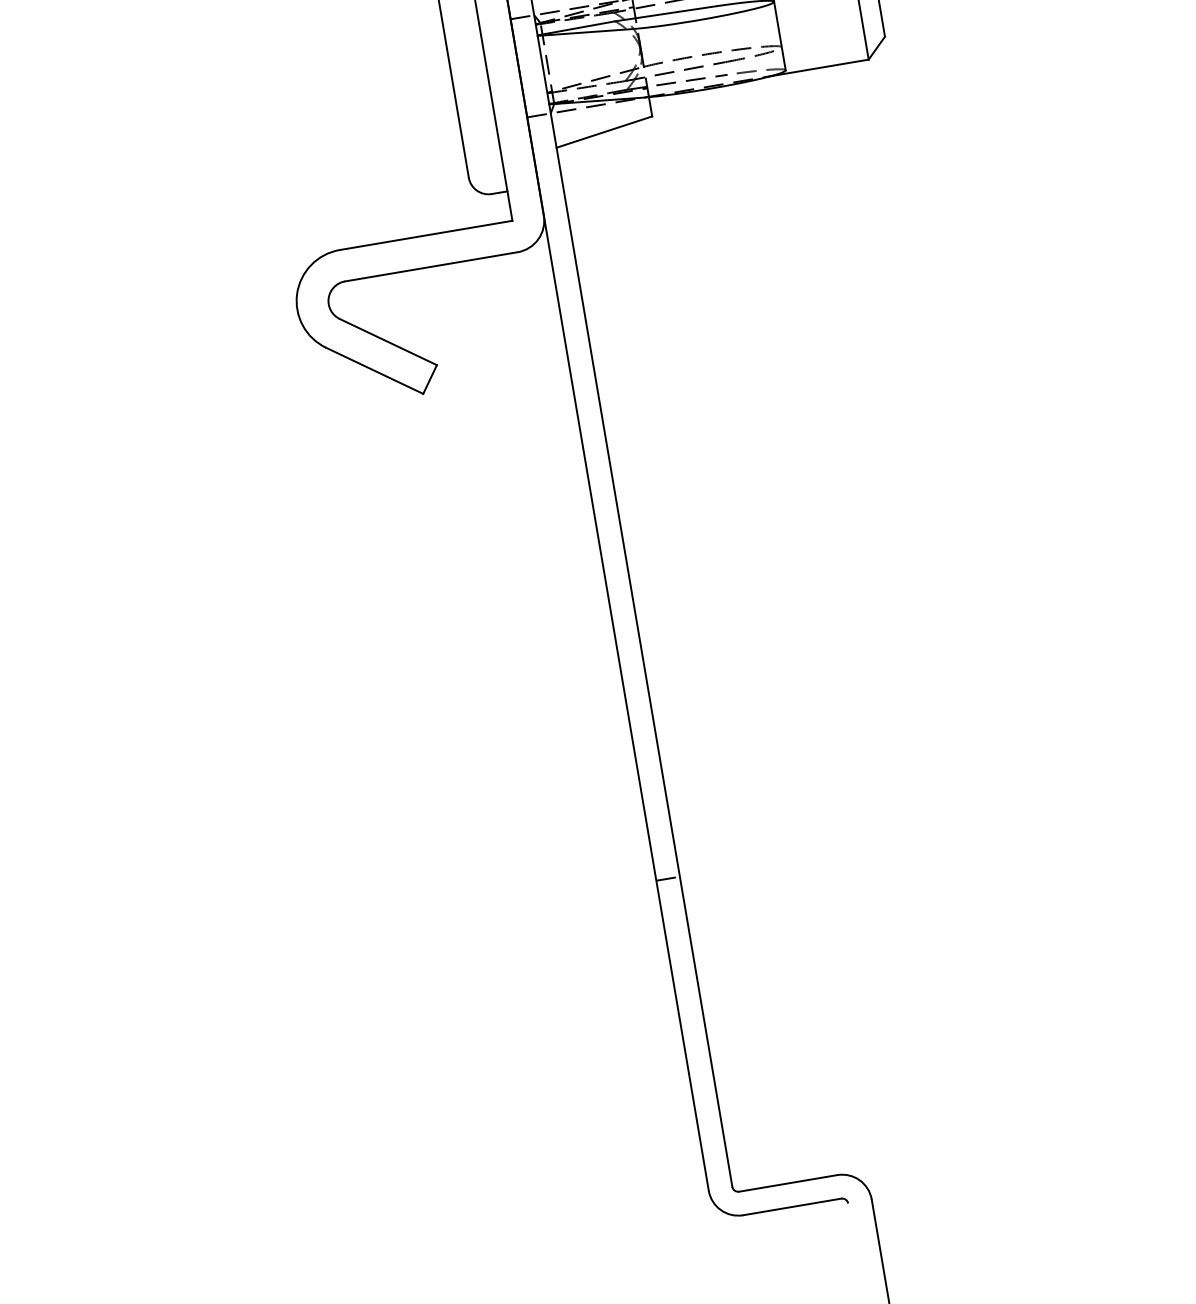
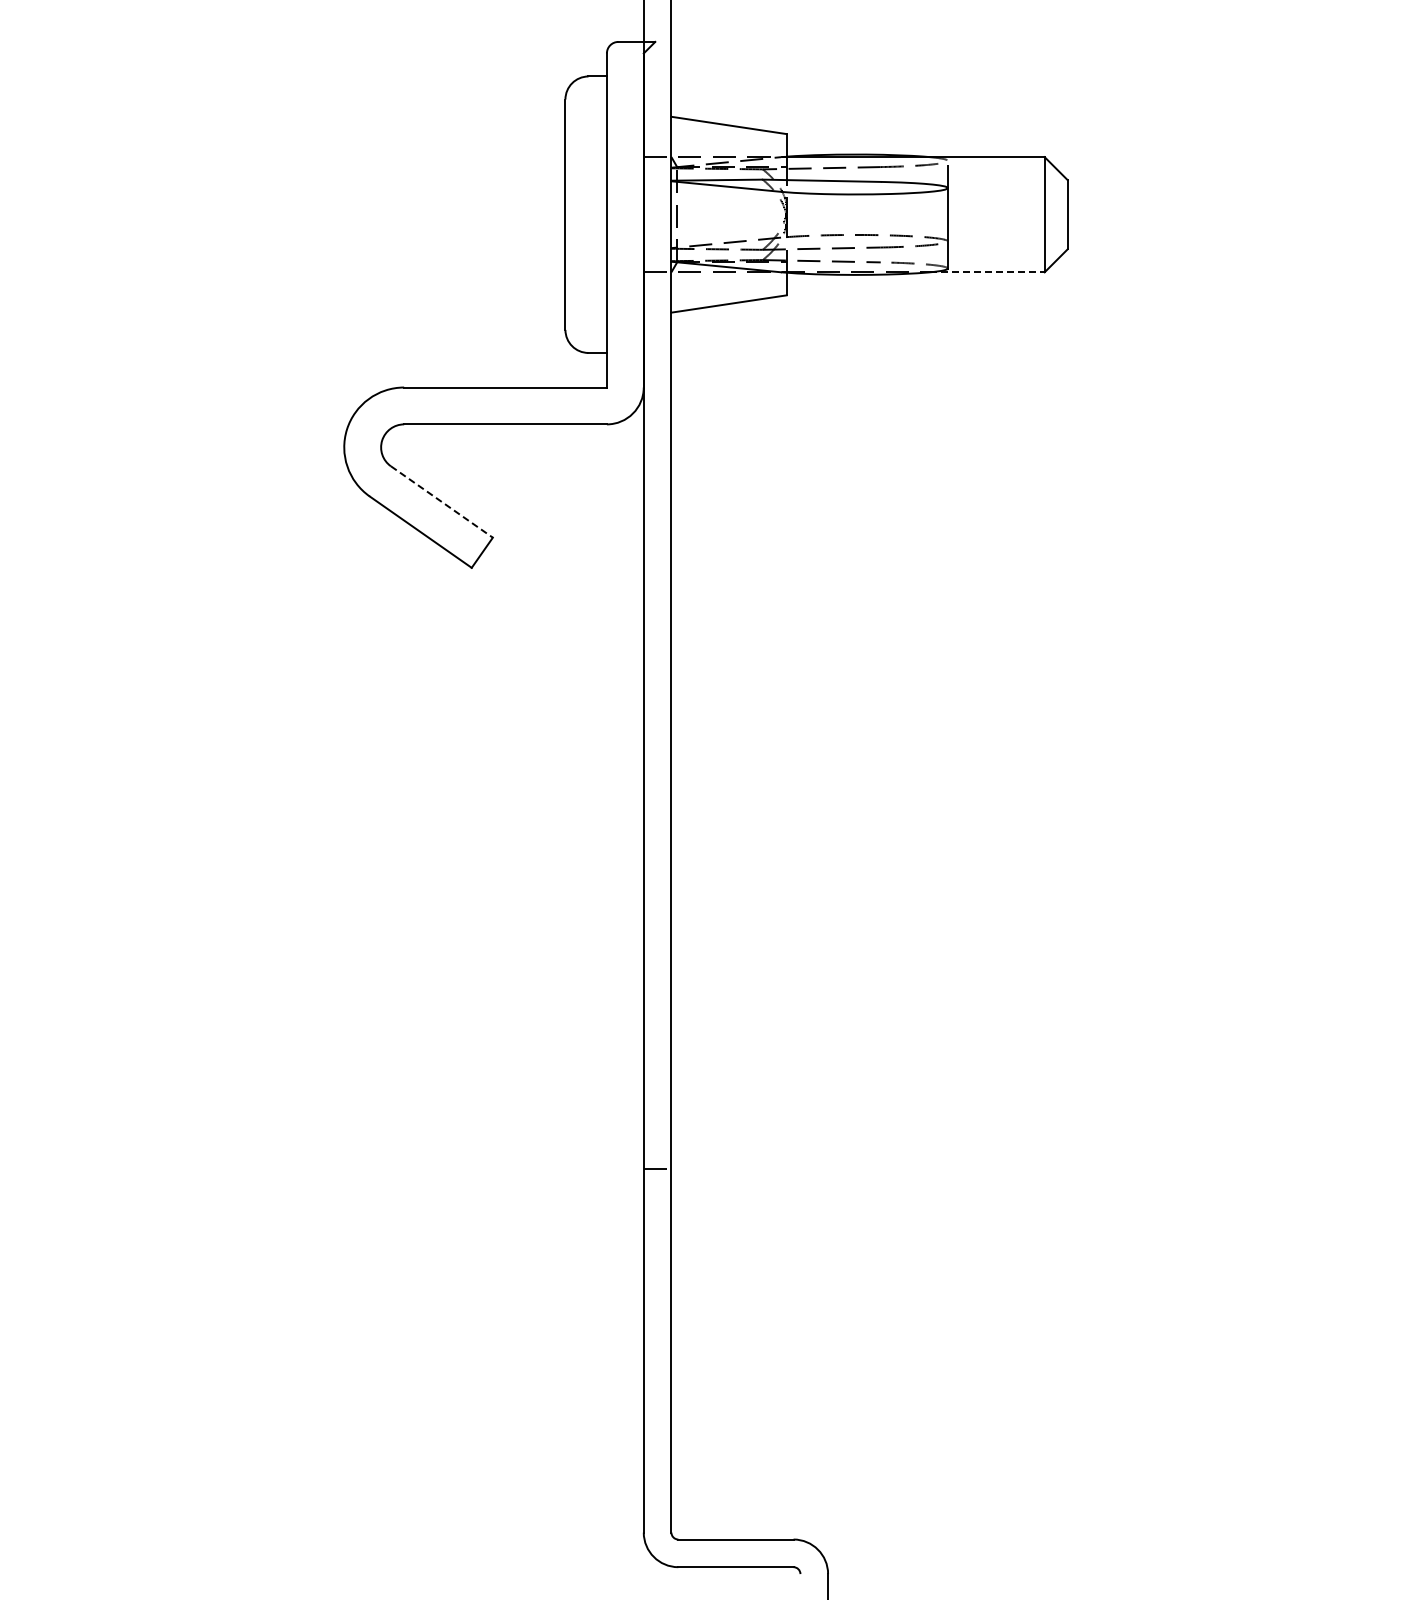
line: (820, 68) -> (987, 272), solid -> dashed
line: (388, 342) -> (442, 502), solid -> dashed

